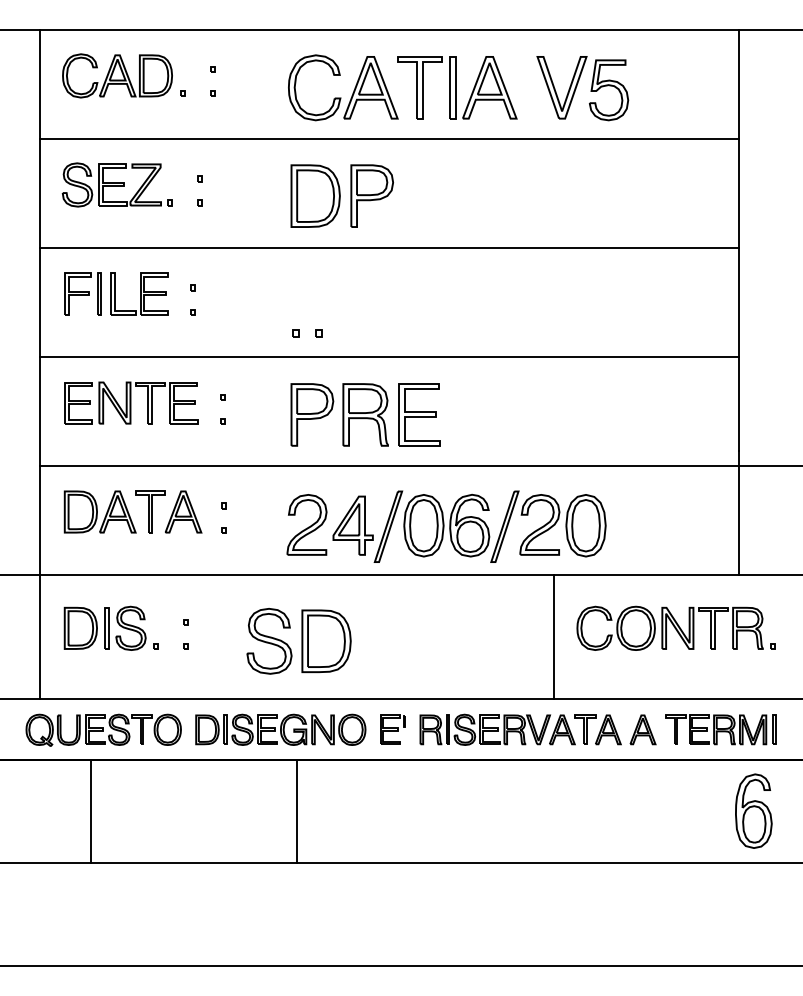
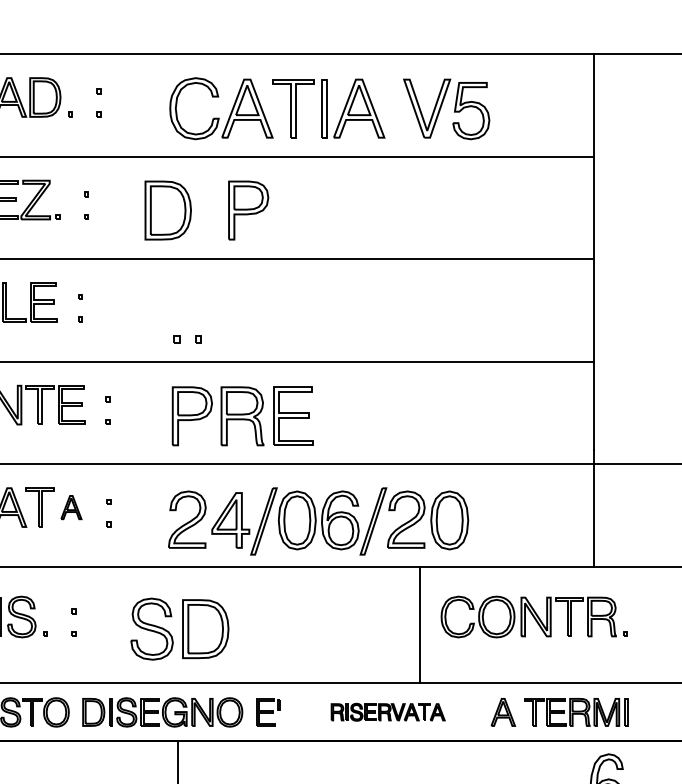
part: (315, 195) -> (168, 209), moved
part: (183, 511) -> (71, 507), size x0.6
part: (520, 729) -> (388, 712), size x0.6

